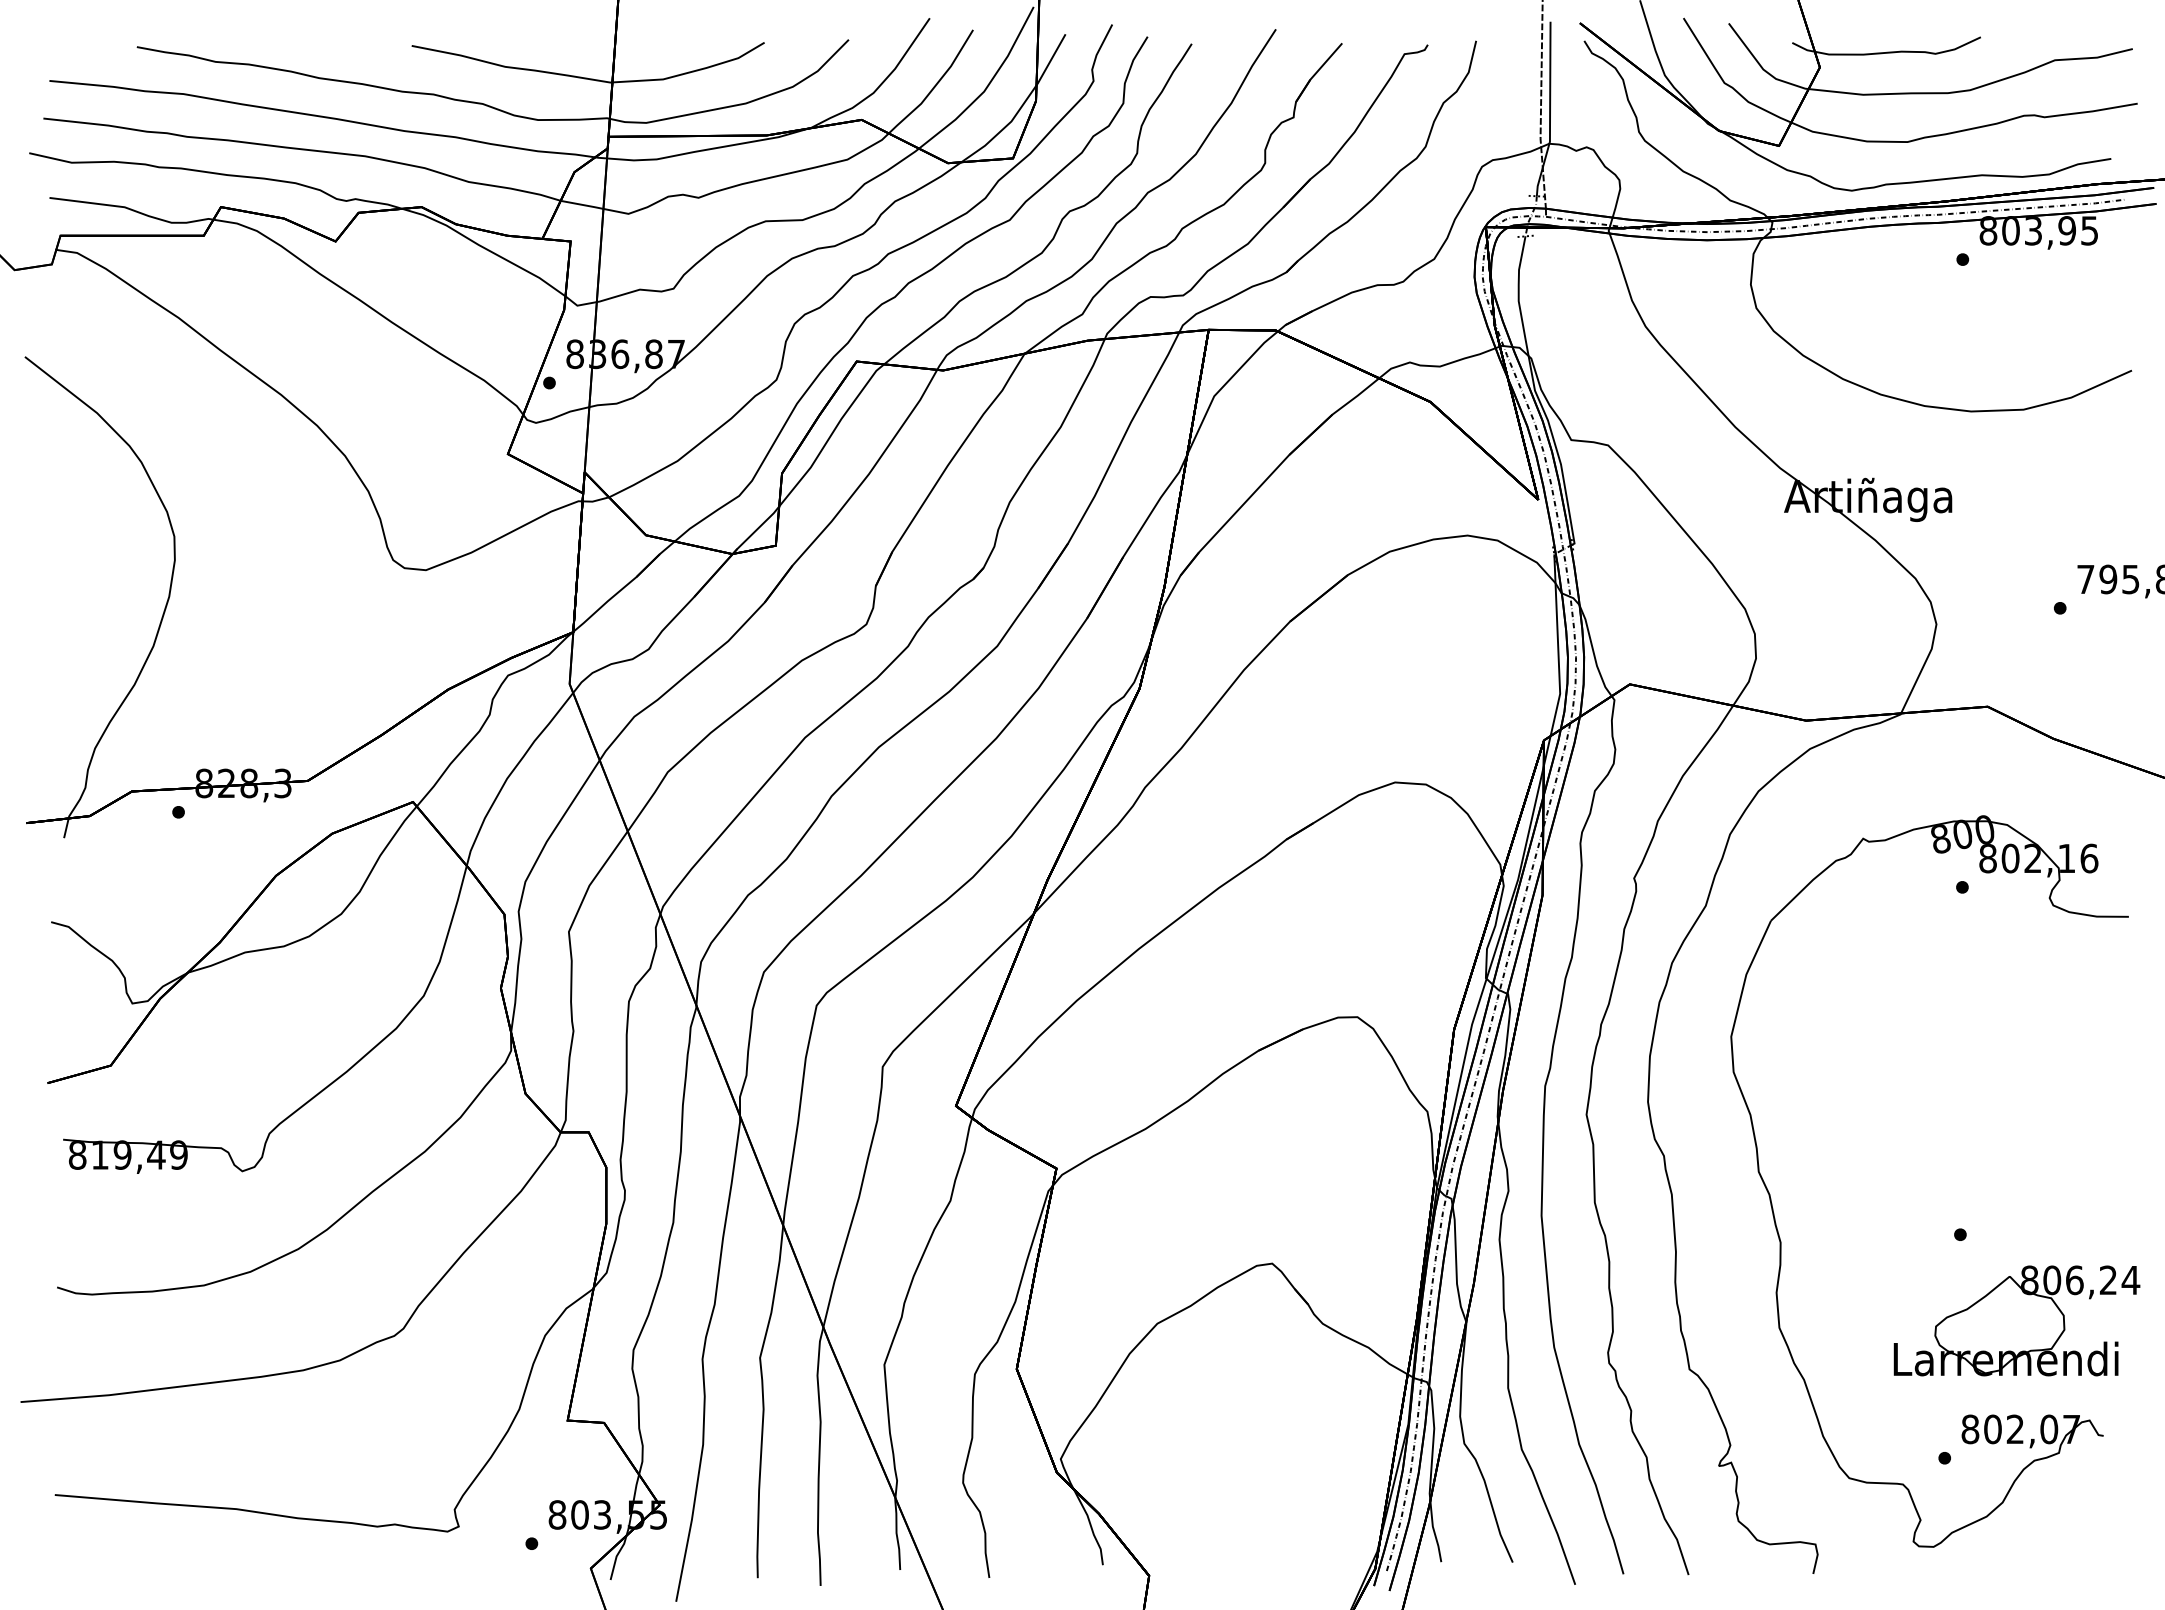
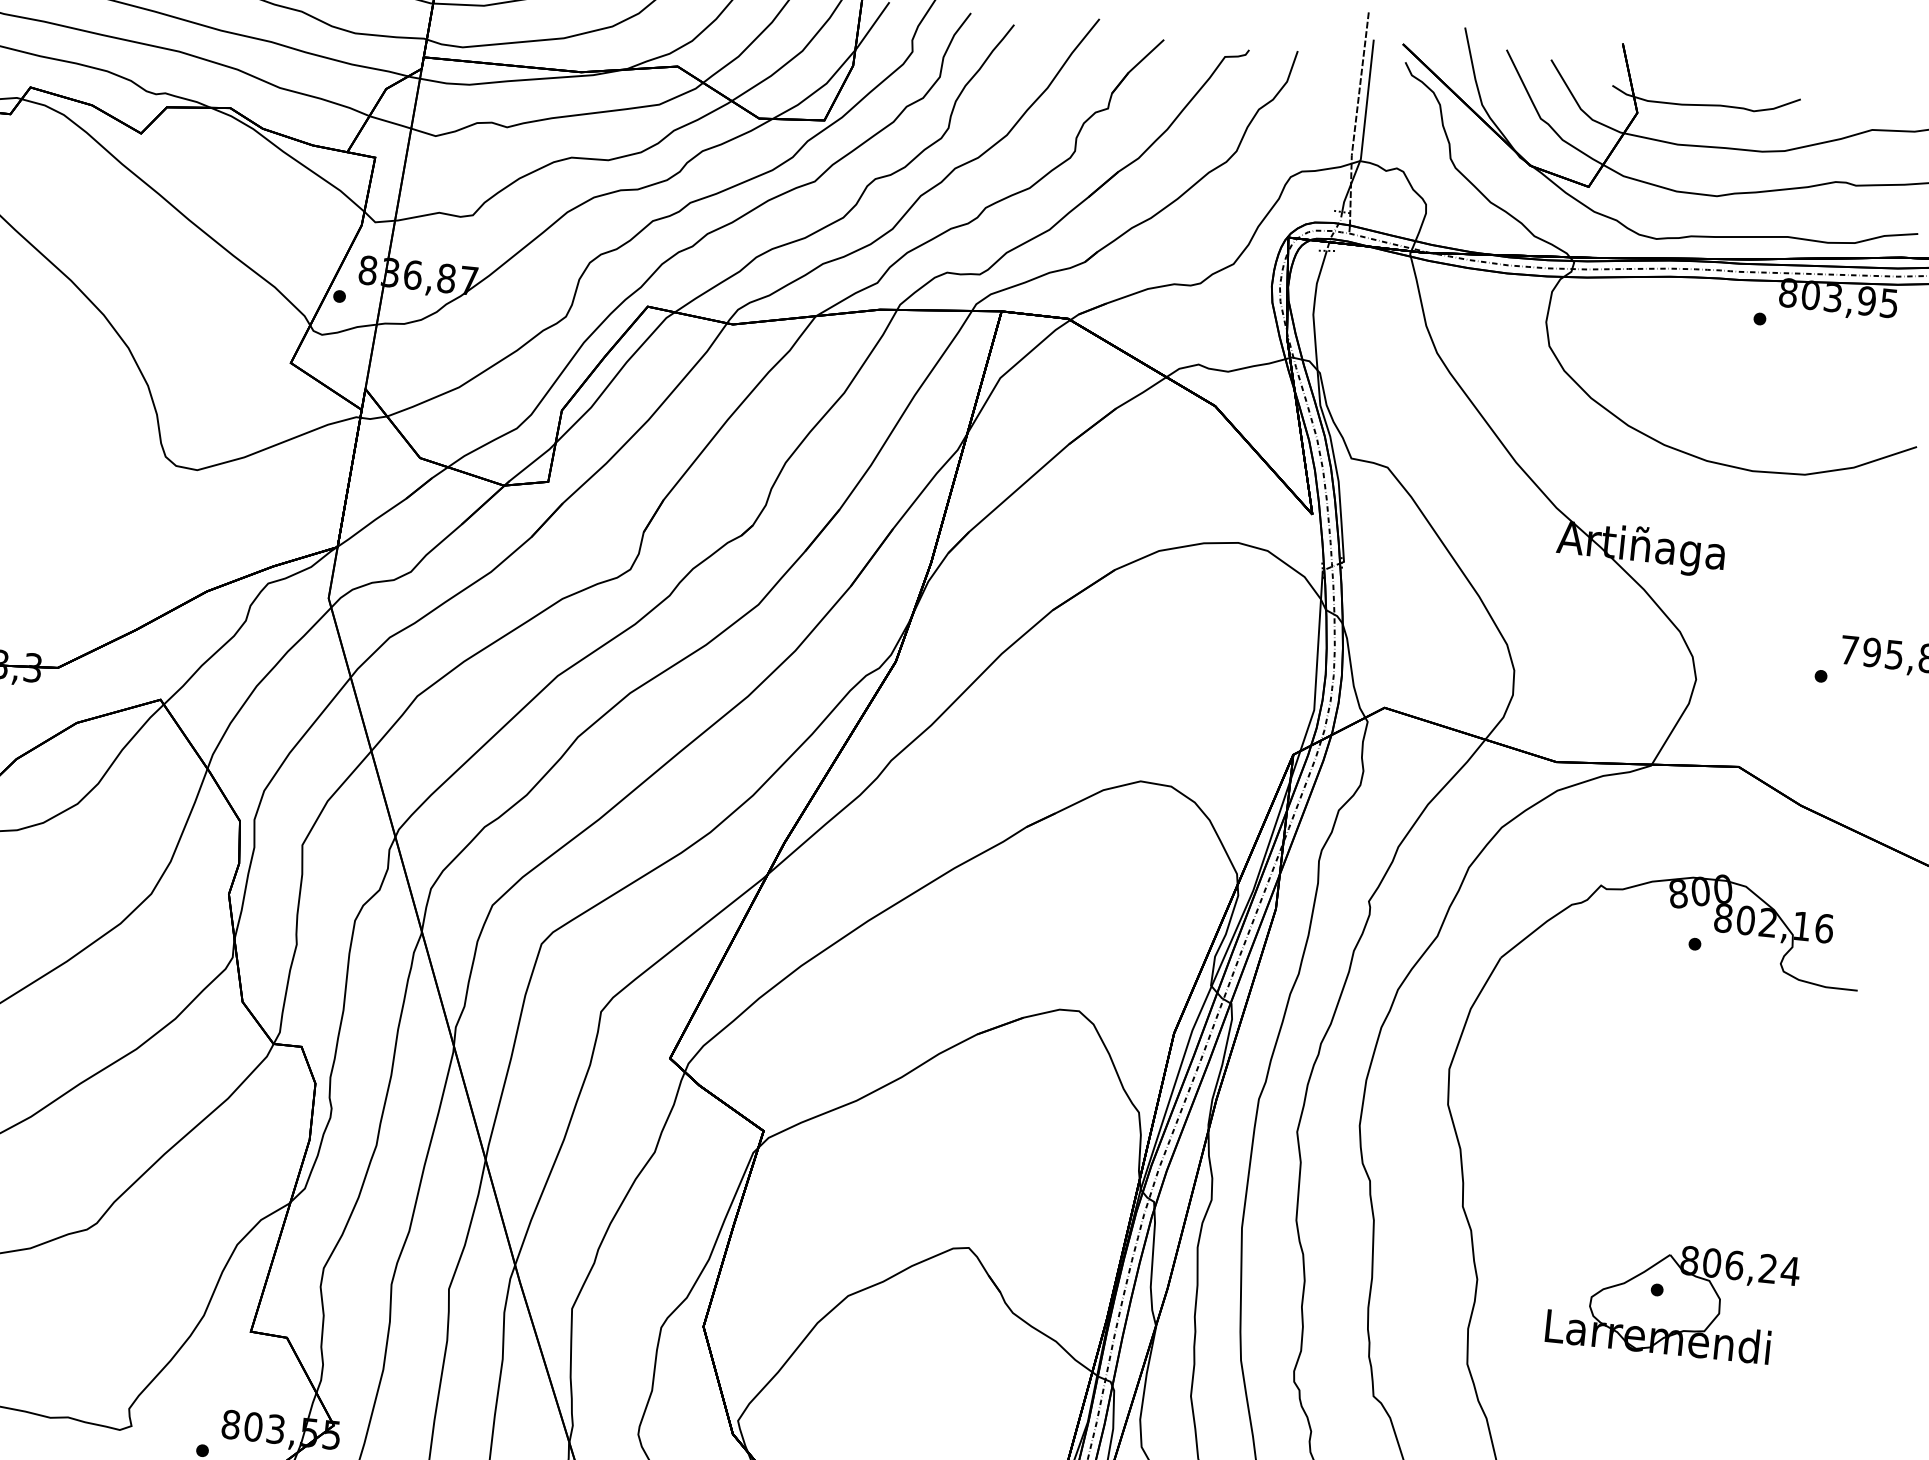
part: (2016, 1320) -> (1672, 1299), moved

